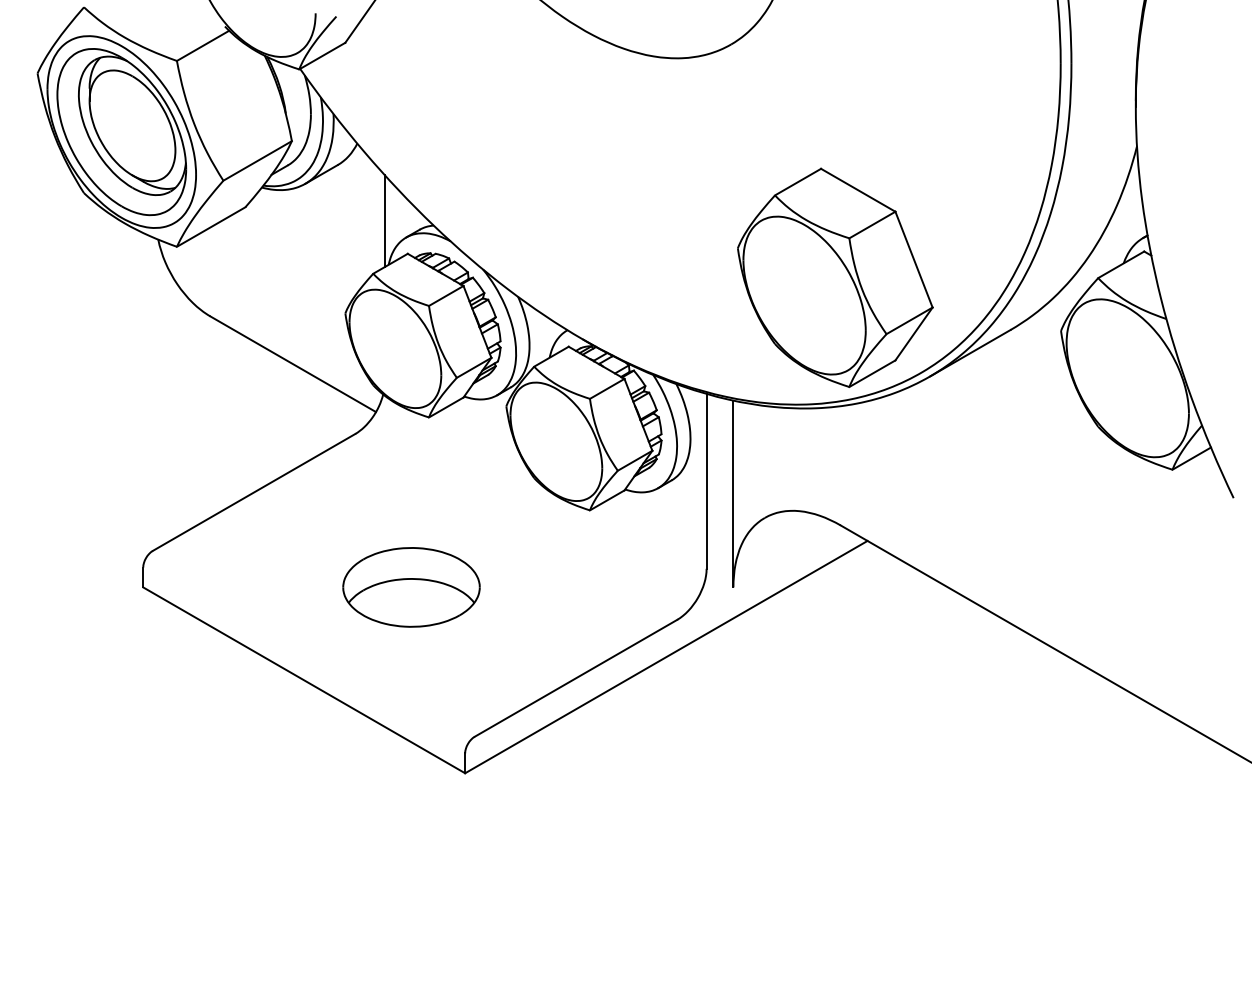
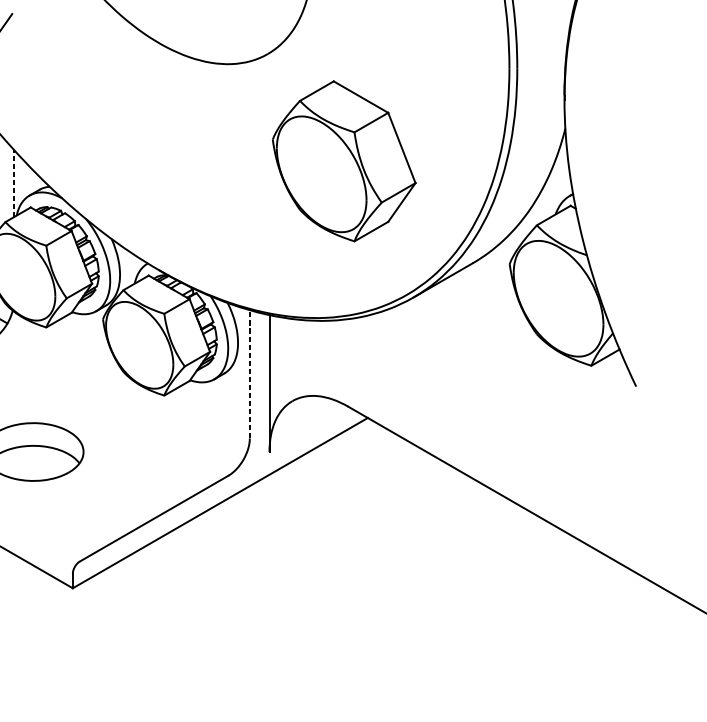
line: (384, 220) -> (13, 183), solid -> dashed
part: (835, 277) -> (344, 161), moved
line: (706, 480) -> (249, 373), solid -> dashed

